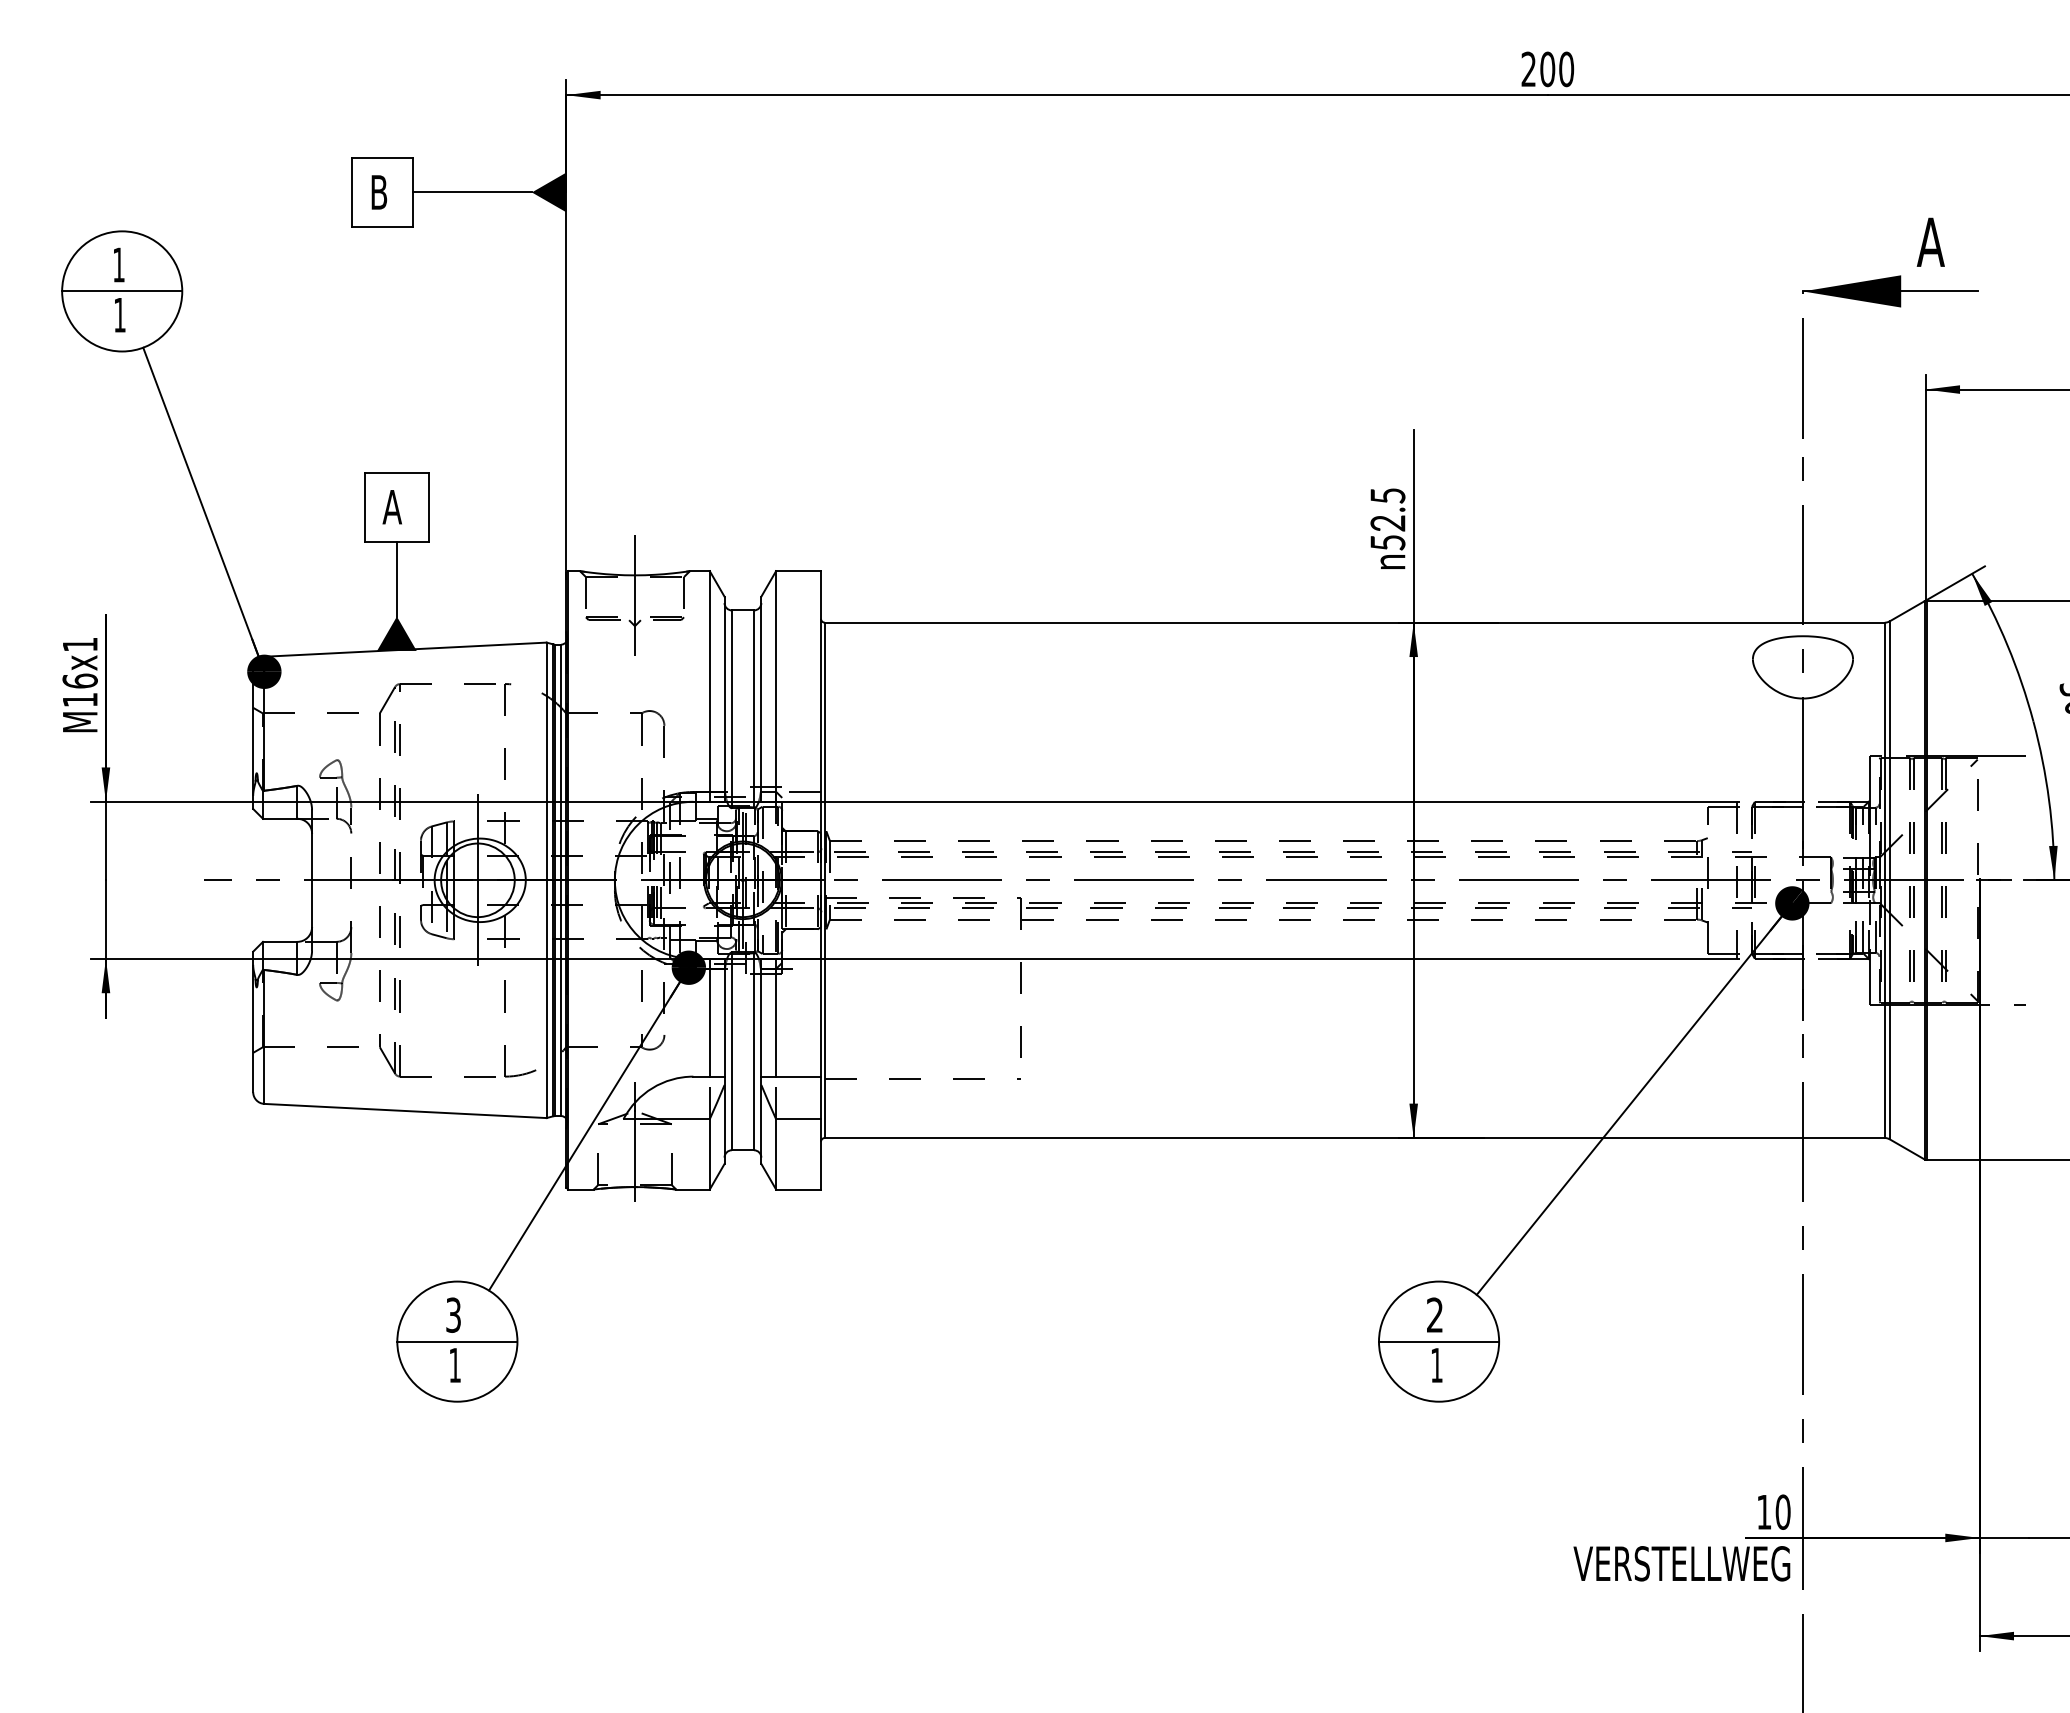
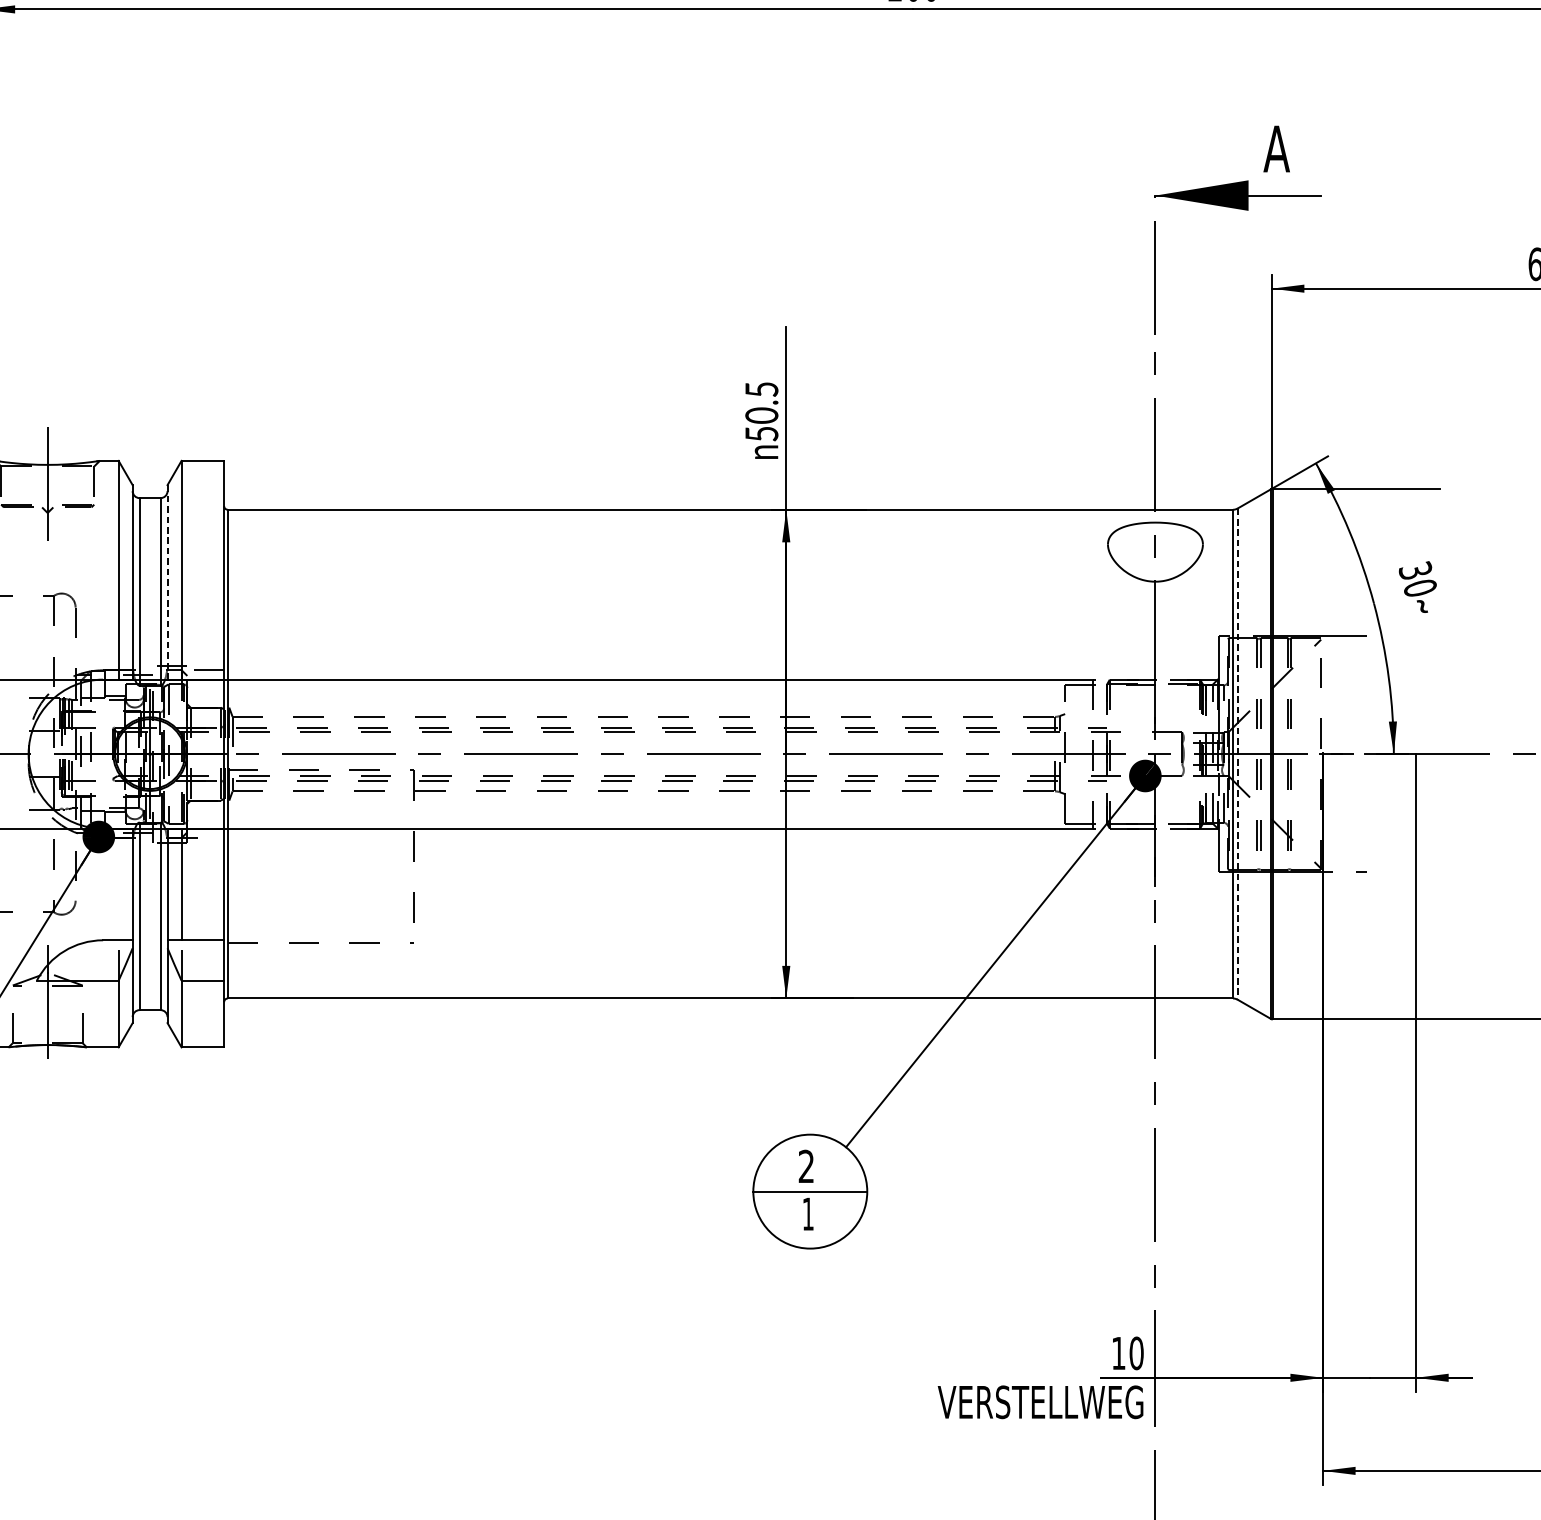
text: (1387, 523) -> (761, 415), 52.5 -> 50.5
line: (761, 699) -> (167, 582), solid -> dashed
line: (1889, 880) -> (1237, 754), solid -> dashed
line: (709, 1017) -> (118, 884), removed

